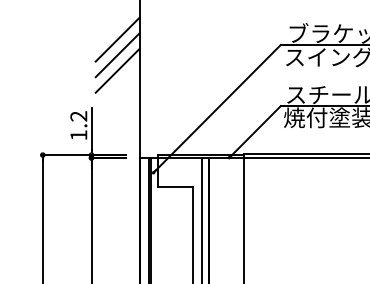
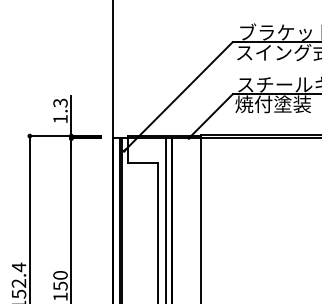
line: (117, 39) -> (93, 37), removed
line: (117, 54) -> (93, 50), removed
line: (117, 69) -> (93, 63), removed
text: (78, 115) -> (60, 102), 1.2 -> 1.3

